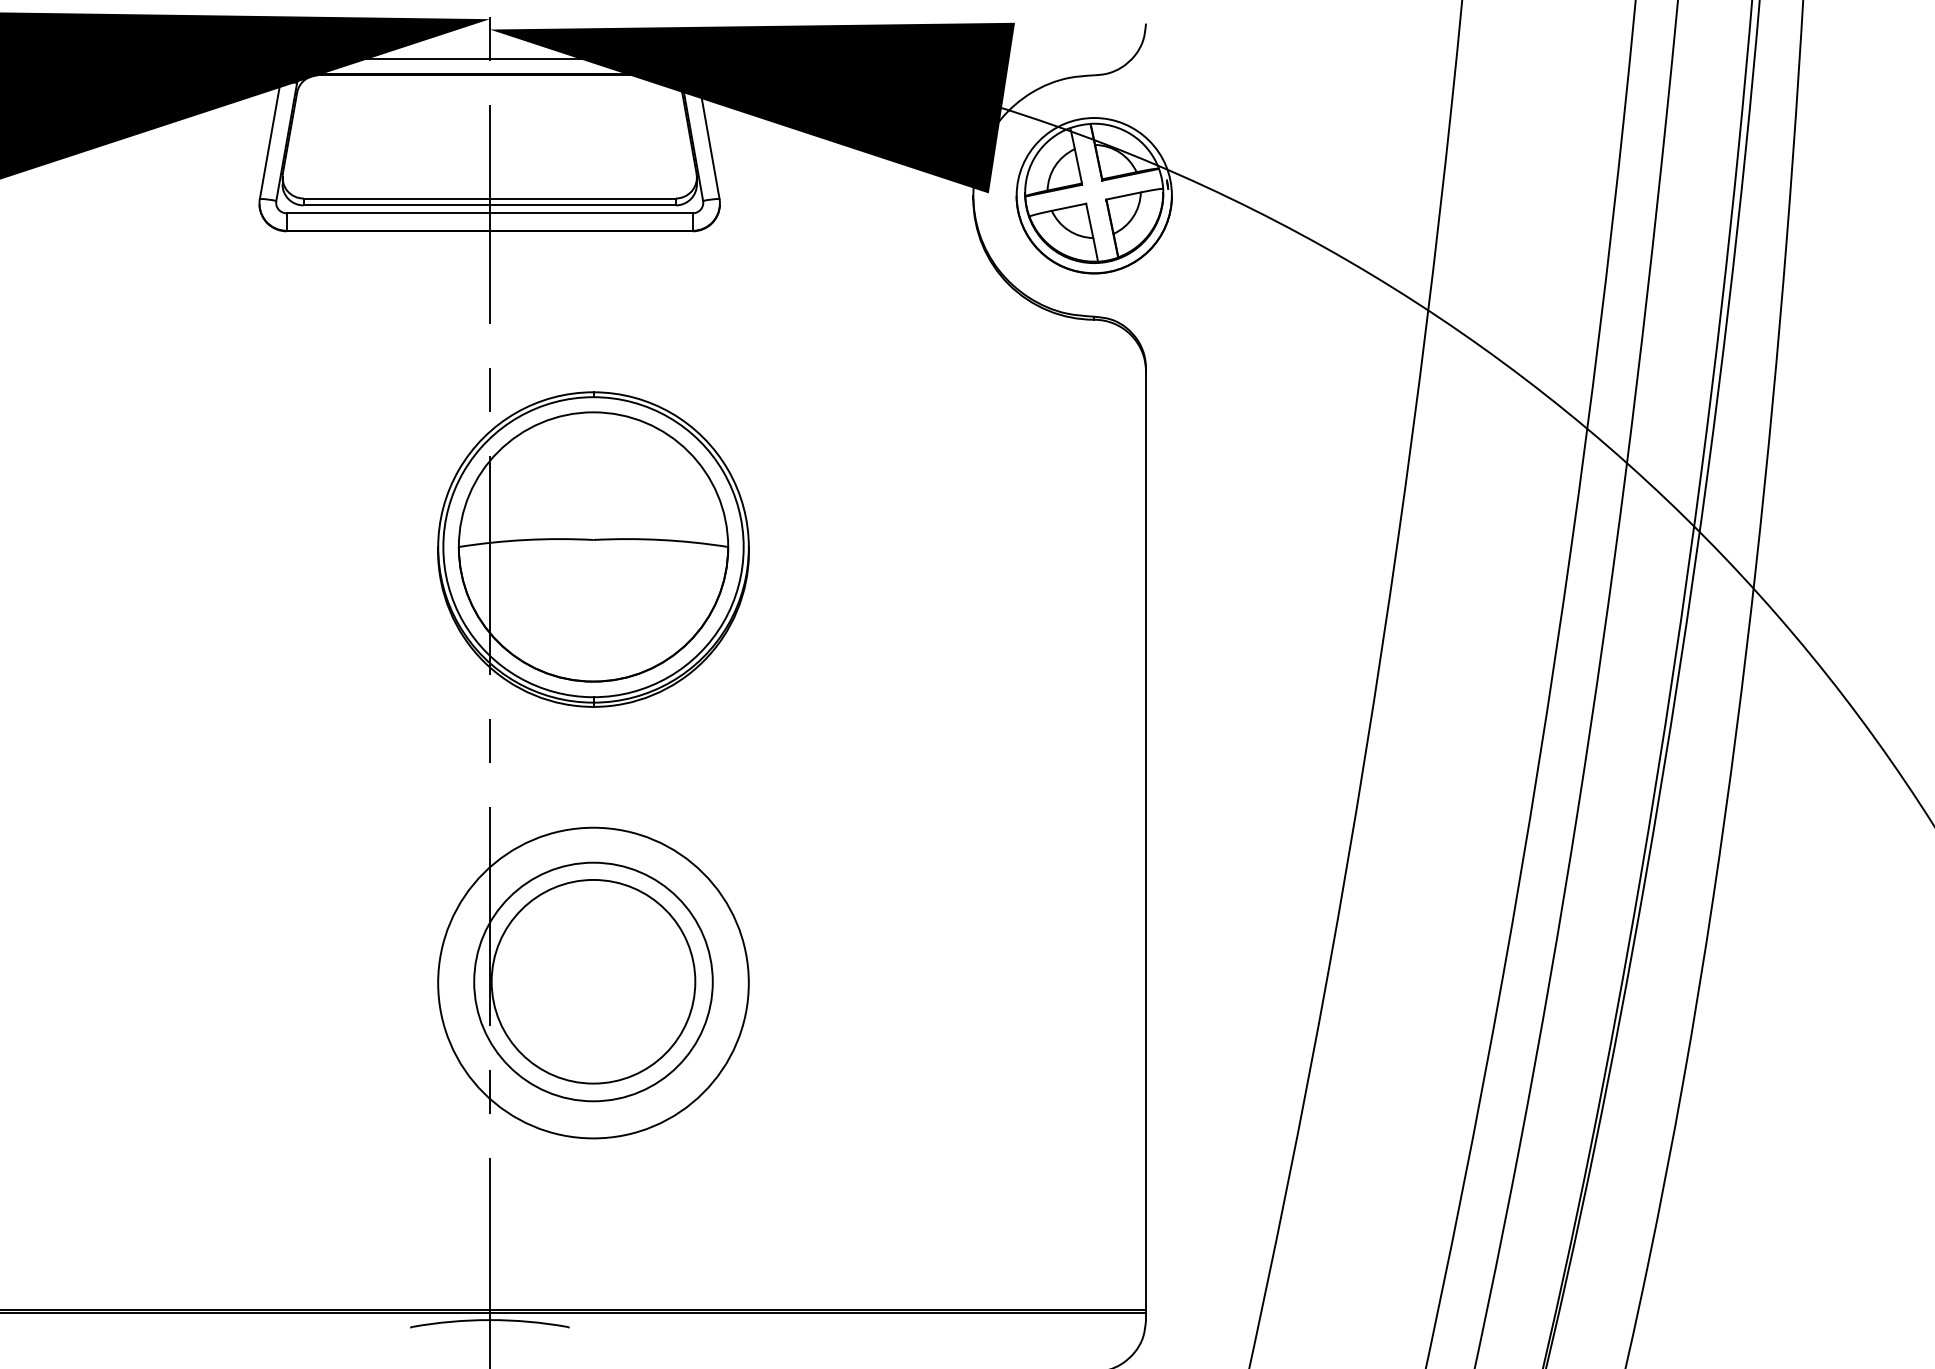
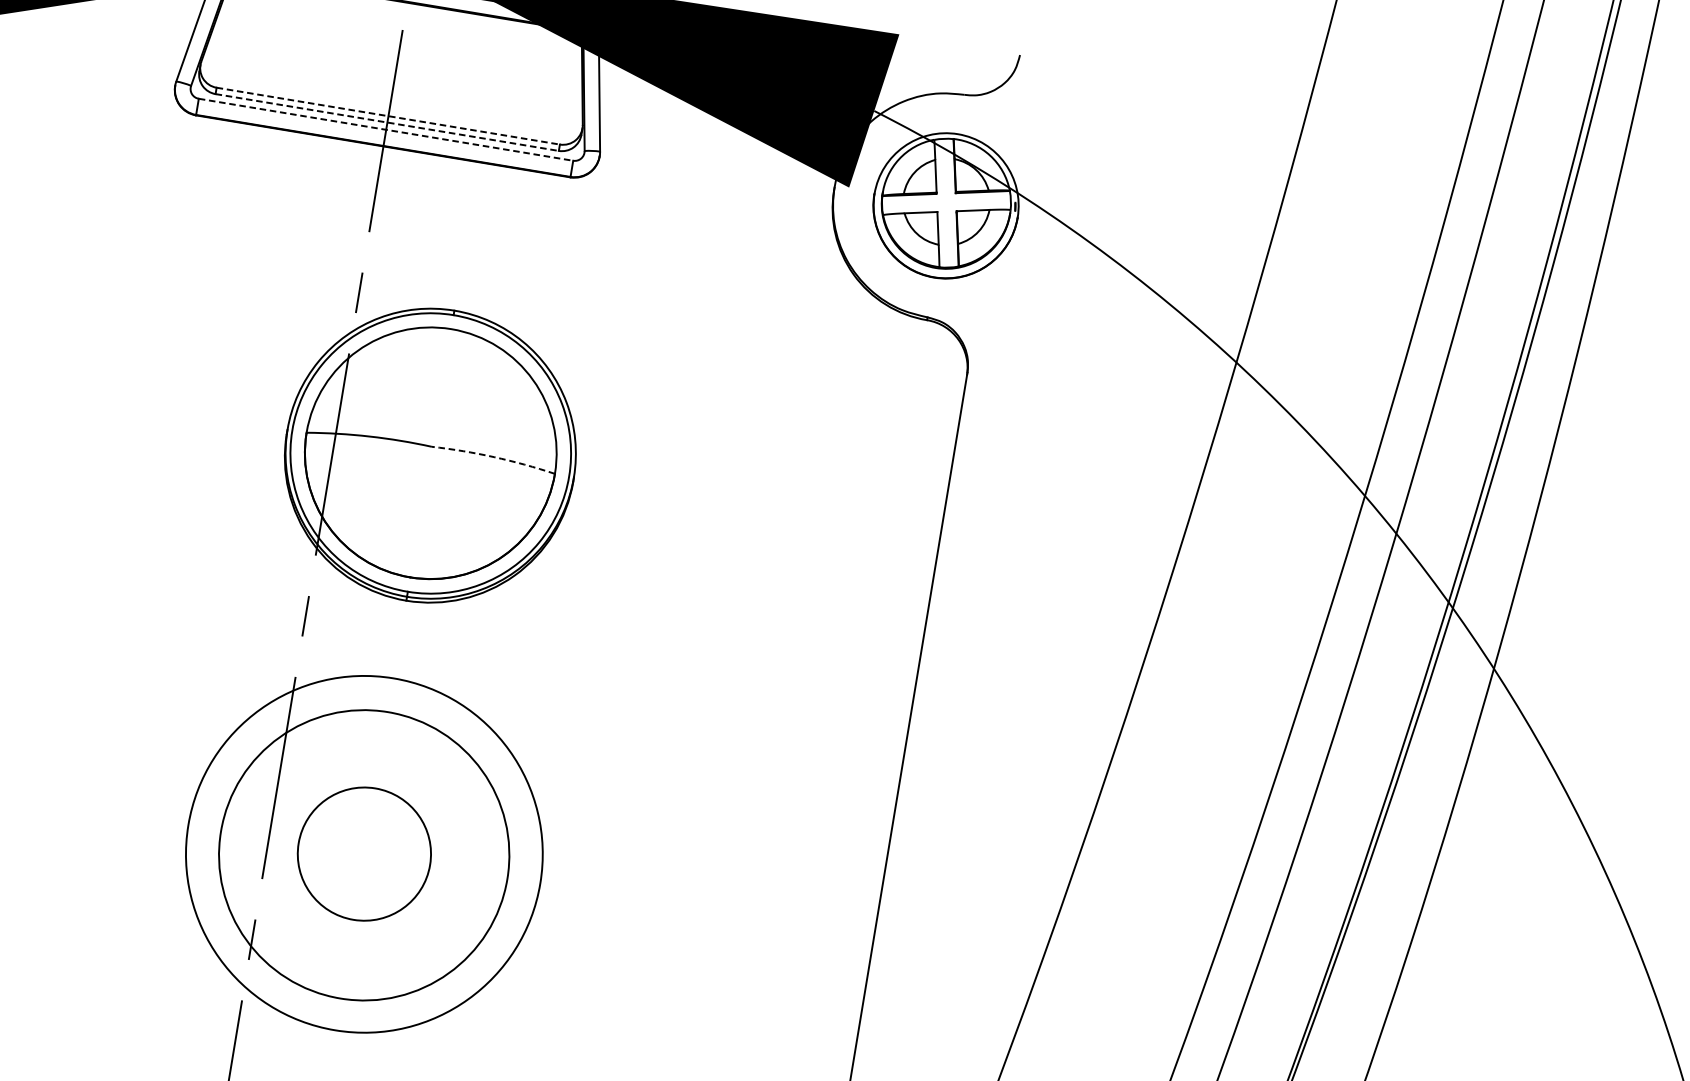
line: (490, 198) -> (389, 116), solid -> dashed
line: (490, 205) -> (387, 122), solid -> dashed
line: (490, 213) -> (386, 130), solid -> dashed
arc: (661, 539) -> (494, 456), solid -> dashed
circle: (593, 981) -> (364, 853), size x0.7
circle: (593, 981) -> (364, 853), size x1.6

